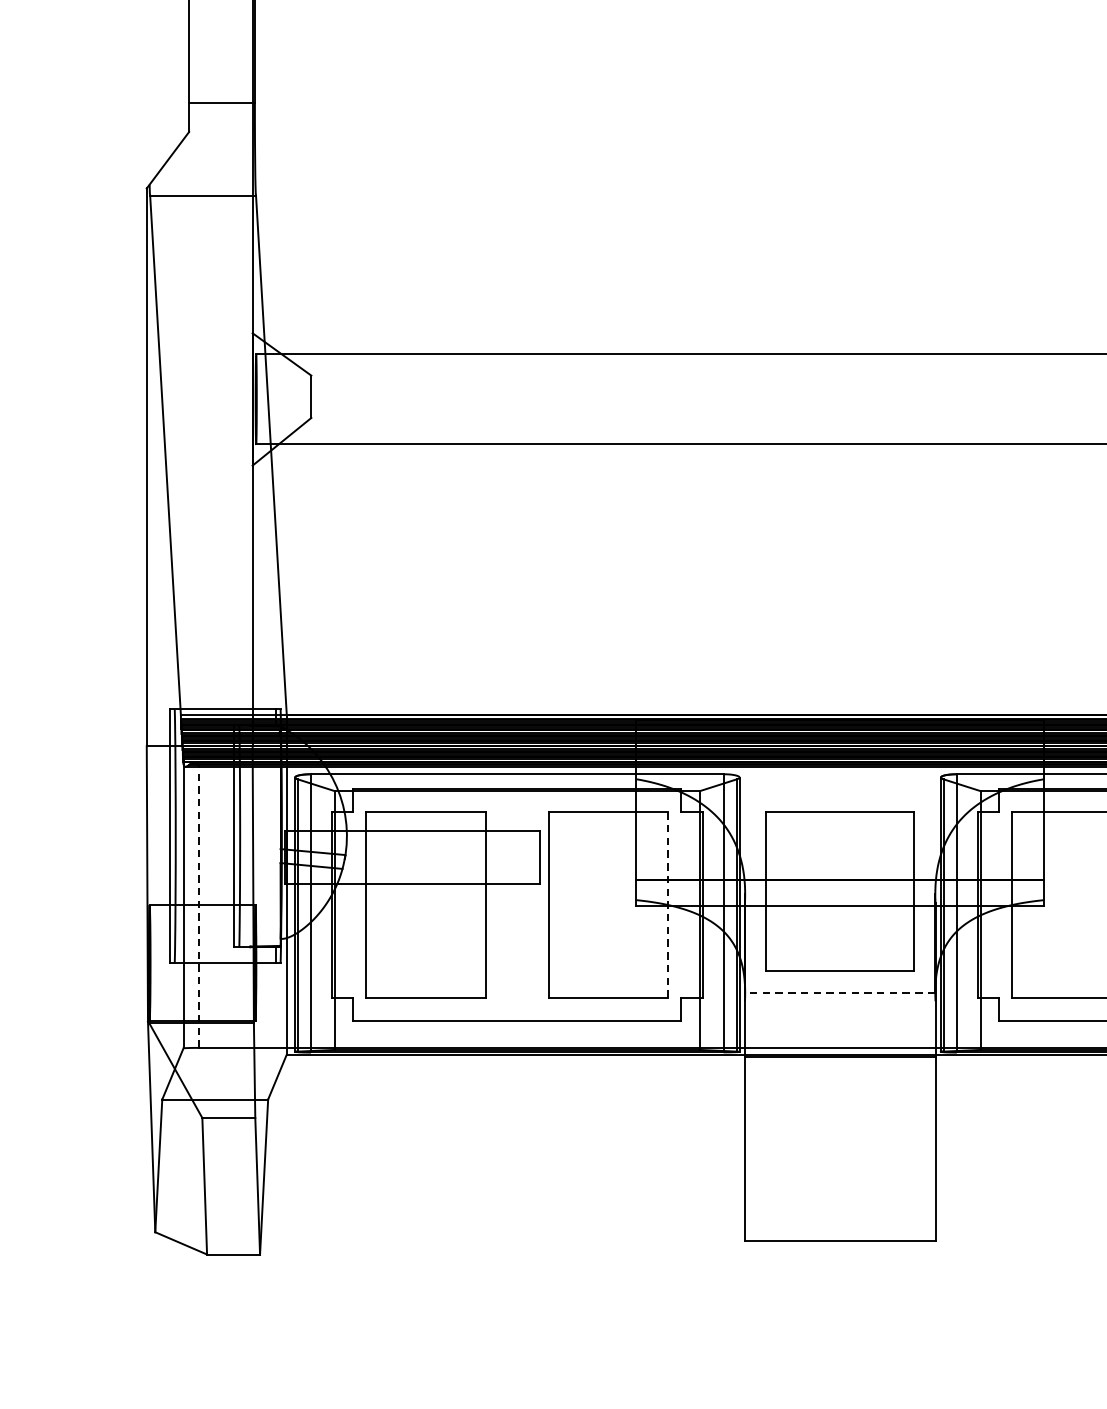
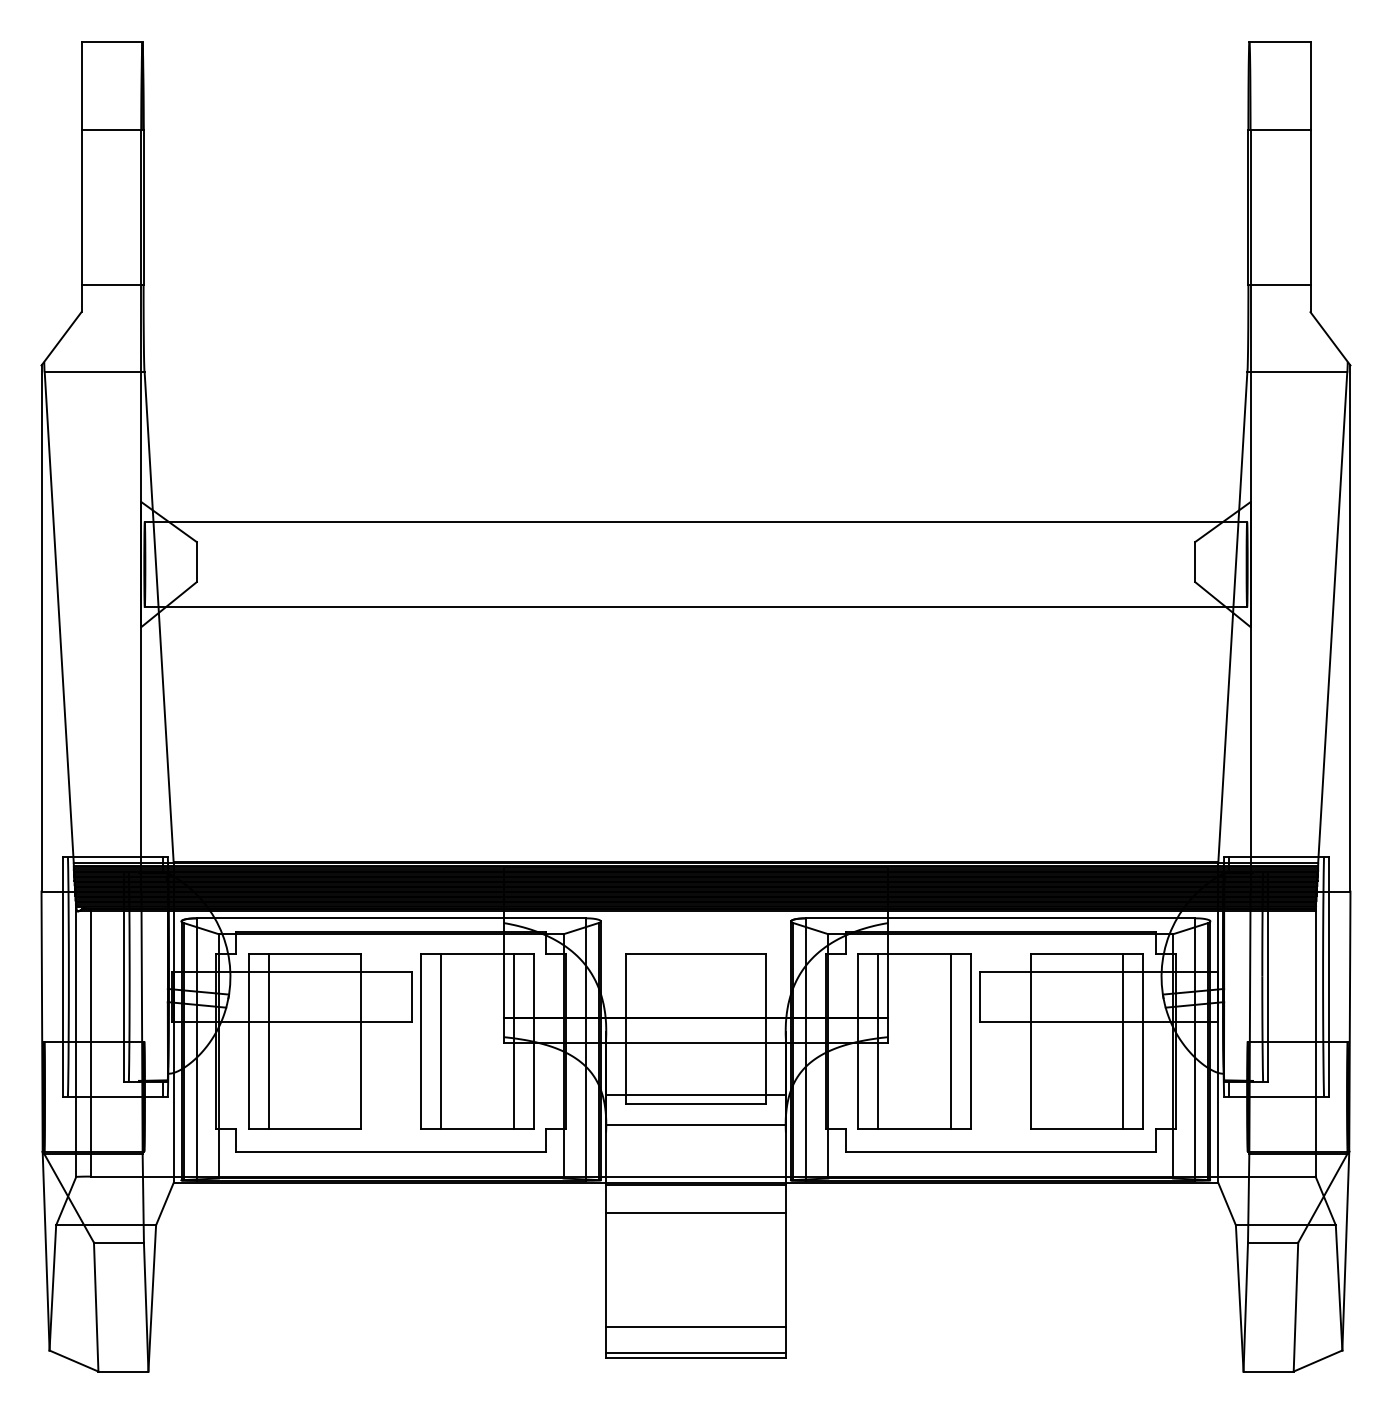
line: (387, 904) -> (268, 1041), added
line: (570, 904) -> (441, 1041), added
line: (646, 904) -> (513, 1041), added
line: (1033, 904) -> (878, 1041), added
line: (199, 905) -> (91, 1042), dashed -> solid
line: (668, 905) -> (533, 1042), dashed -> solid
line: (839, 960) -> (695, 1094), added
line: (840, 992) -> (696, 1124), dashed -> solid
line: (839, 1087) -> (695, 1213), added
line: (839, 1206) -> (695, 1326), added
line: (839, 1234) -> (695, 1352), added

